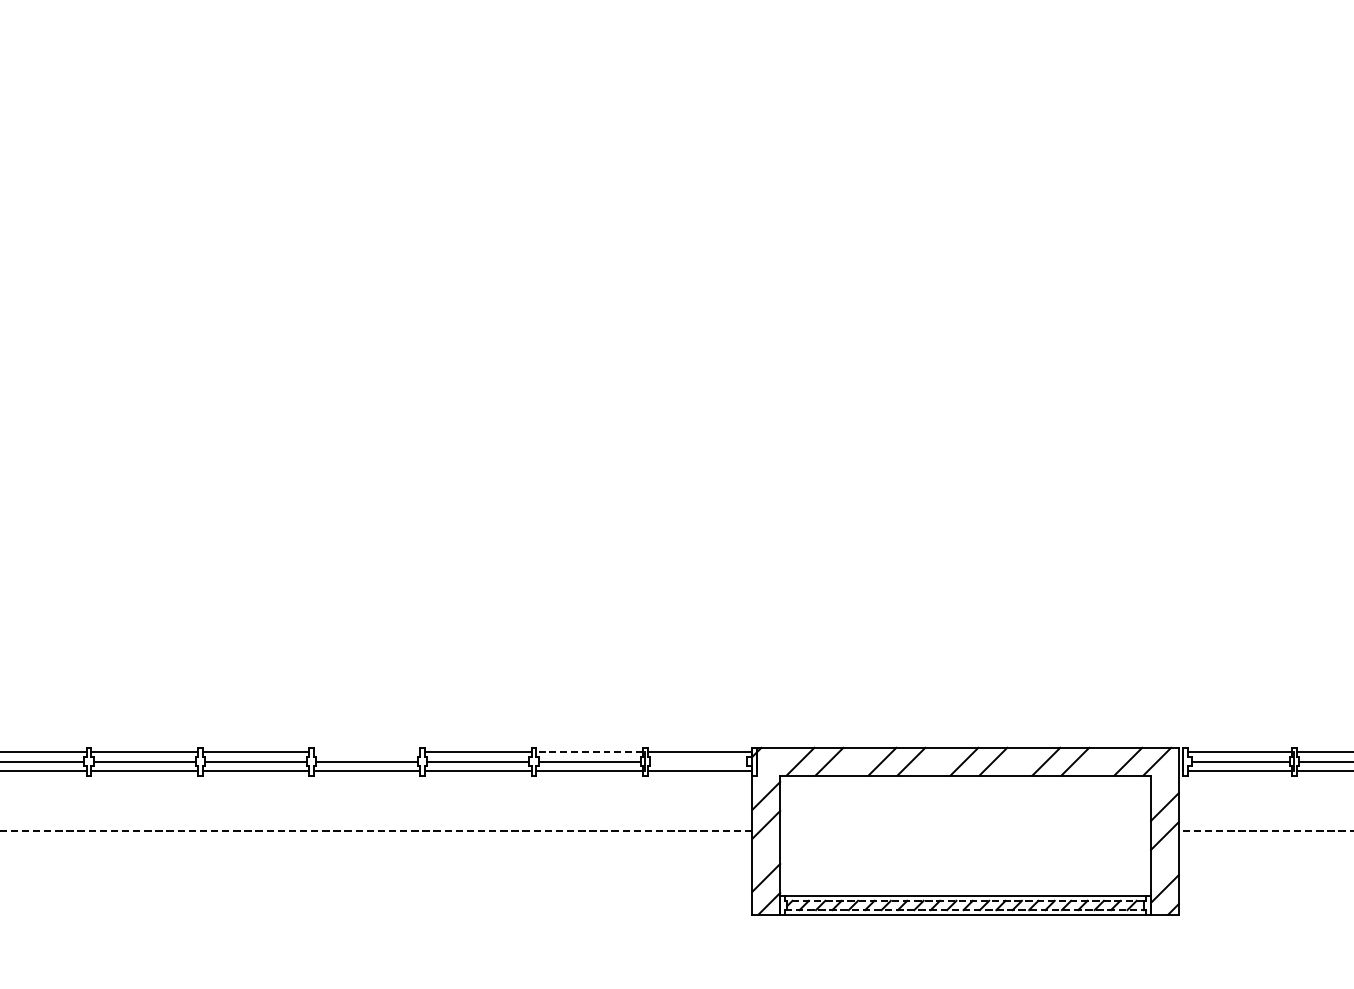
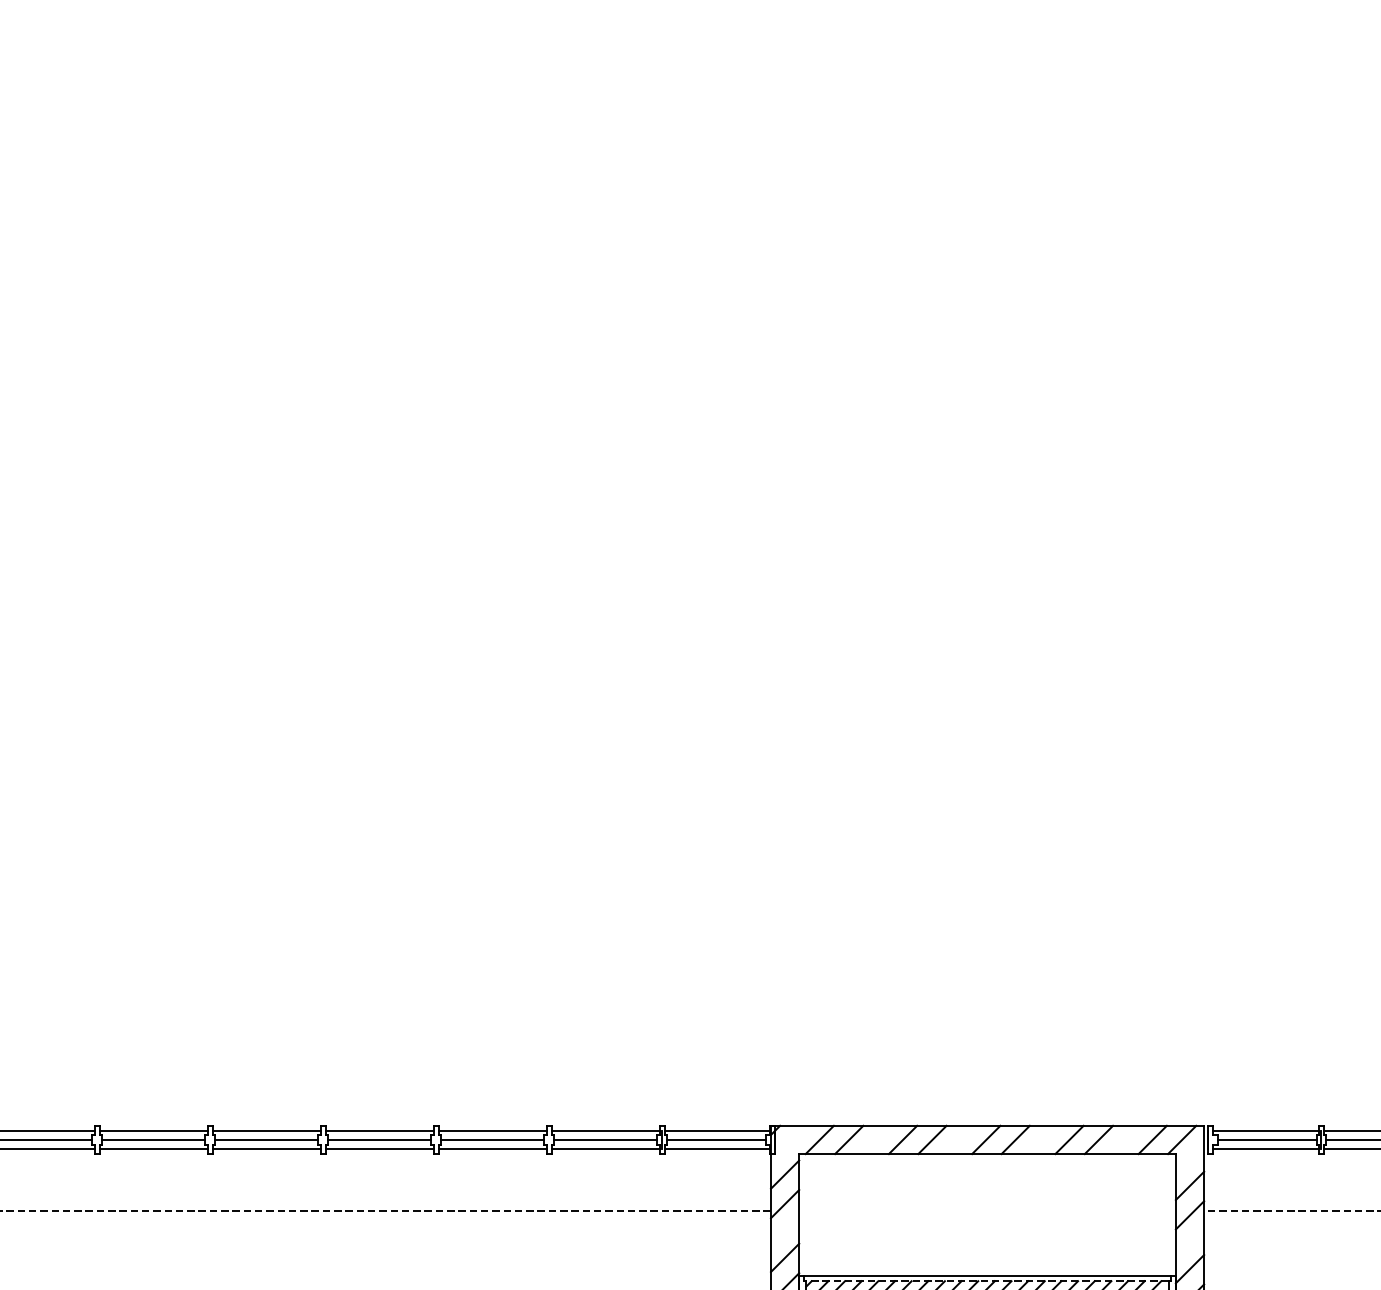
line: (366, 752) -> (379, 1130), added
line: (589, 752) -> (605, 1130), dashed -> solid
line: (697, 761) -> (715, 1139), added

